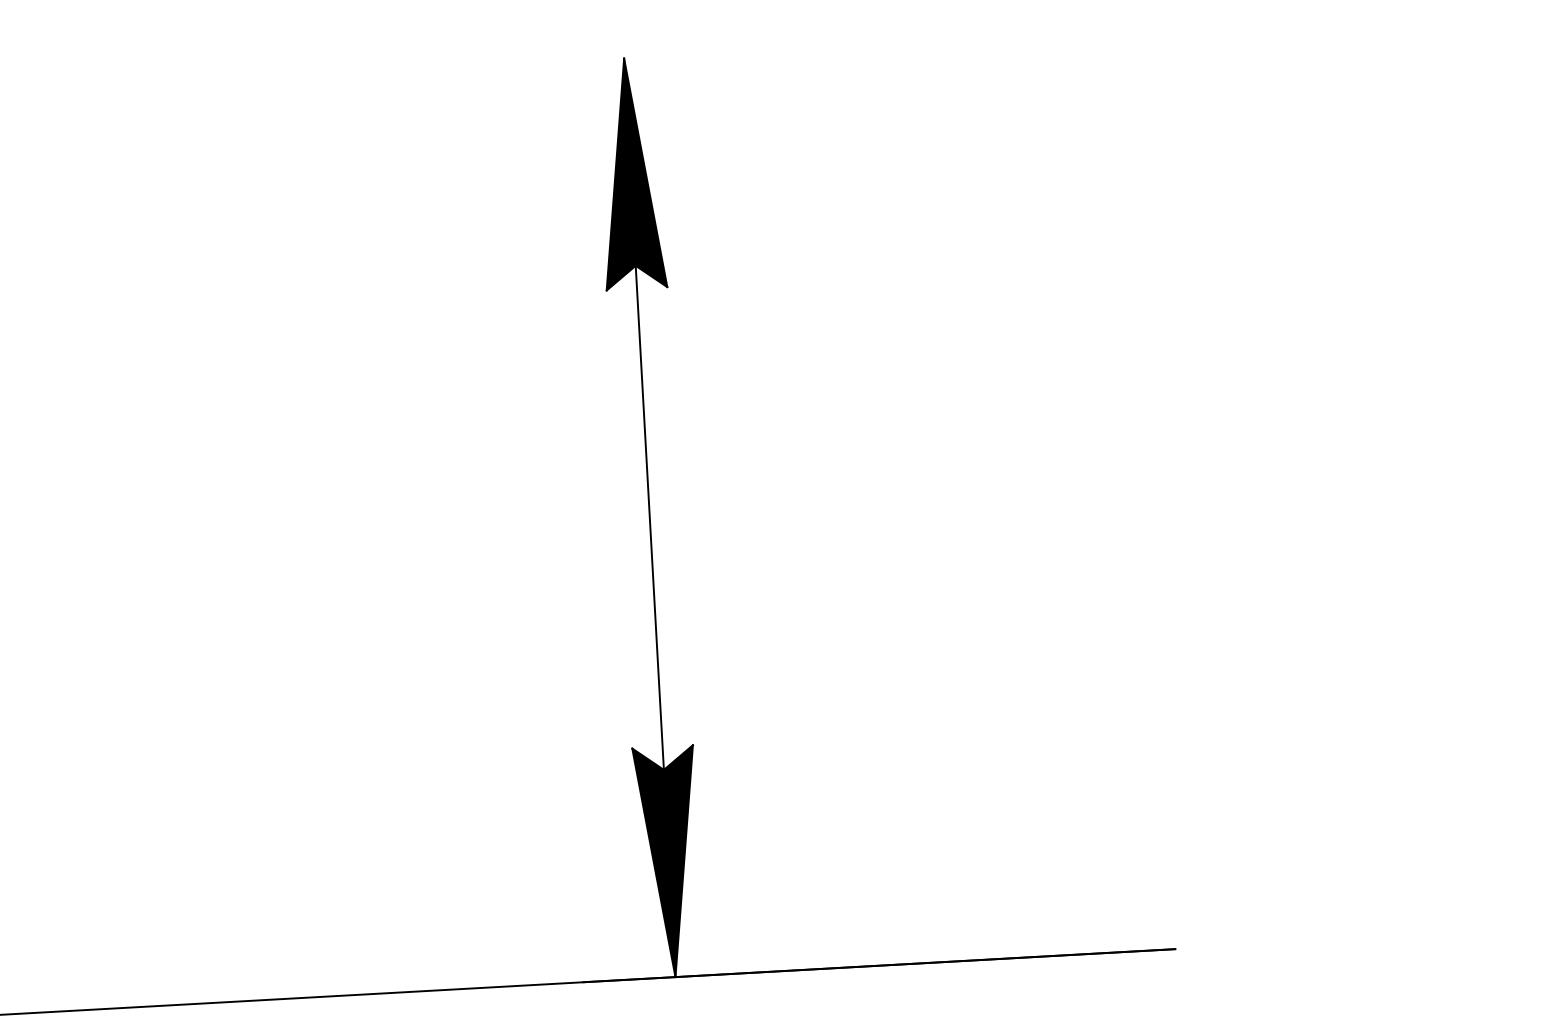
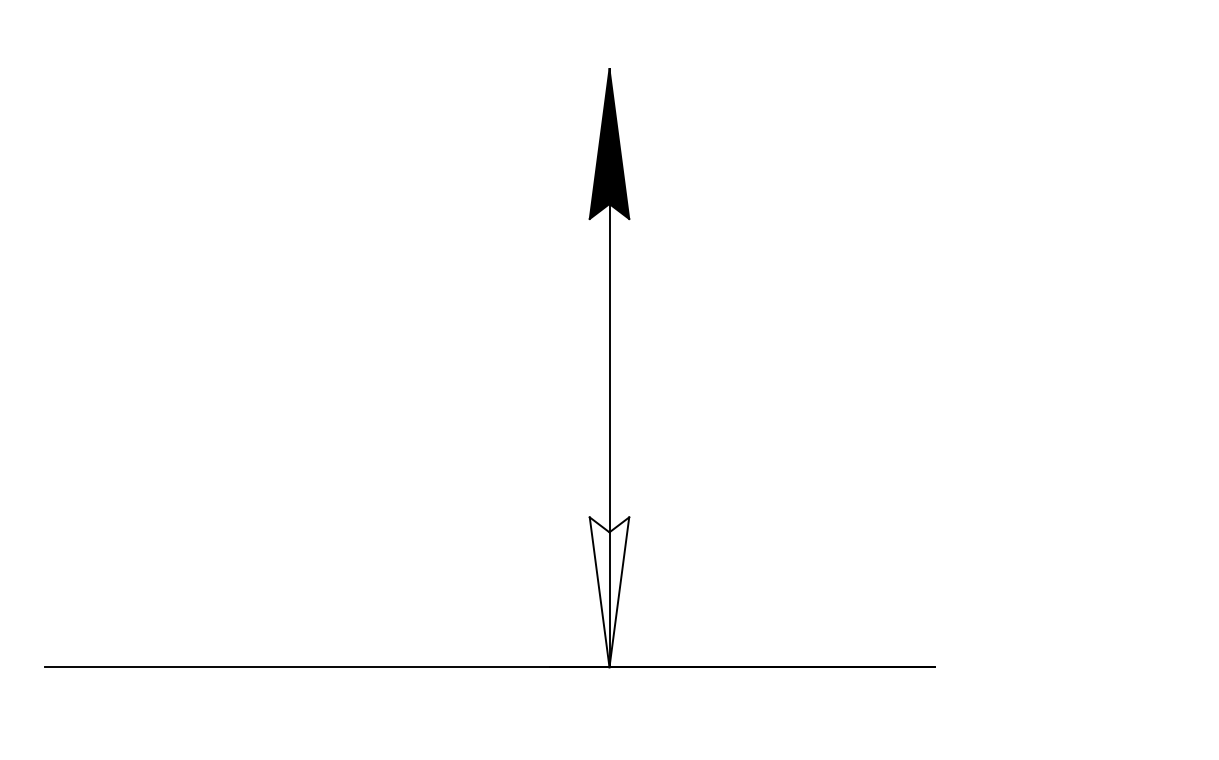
fill: (669, 862) -> (609, 592), removed

